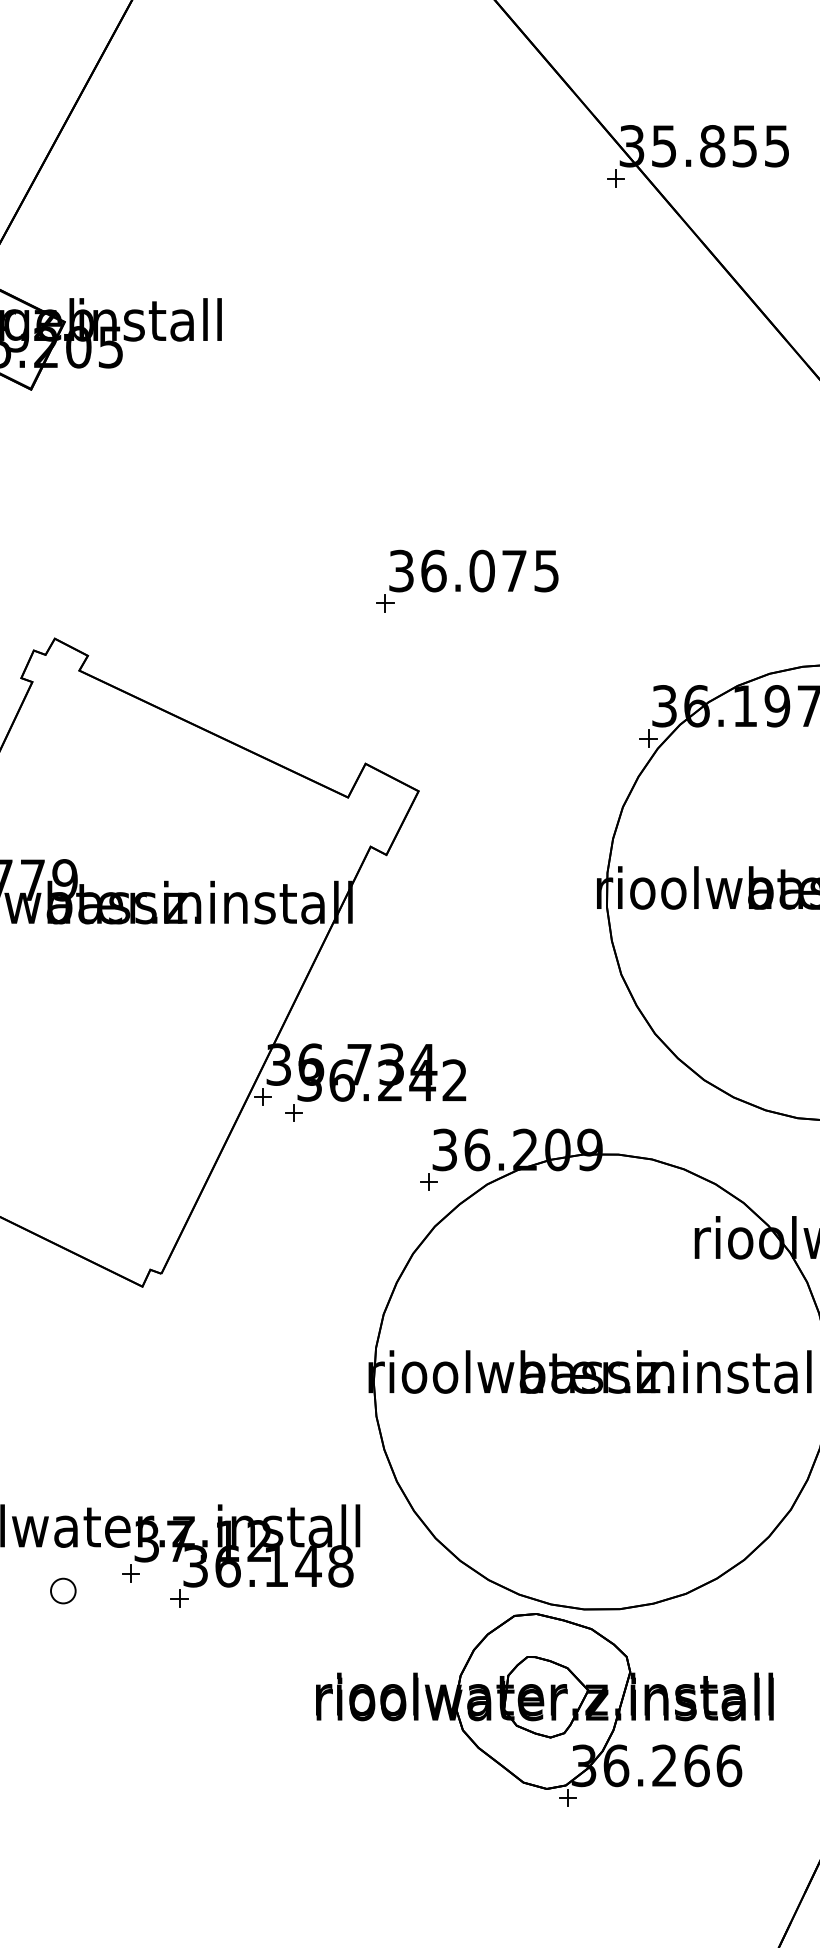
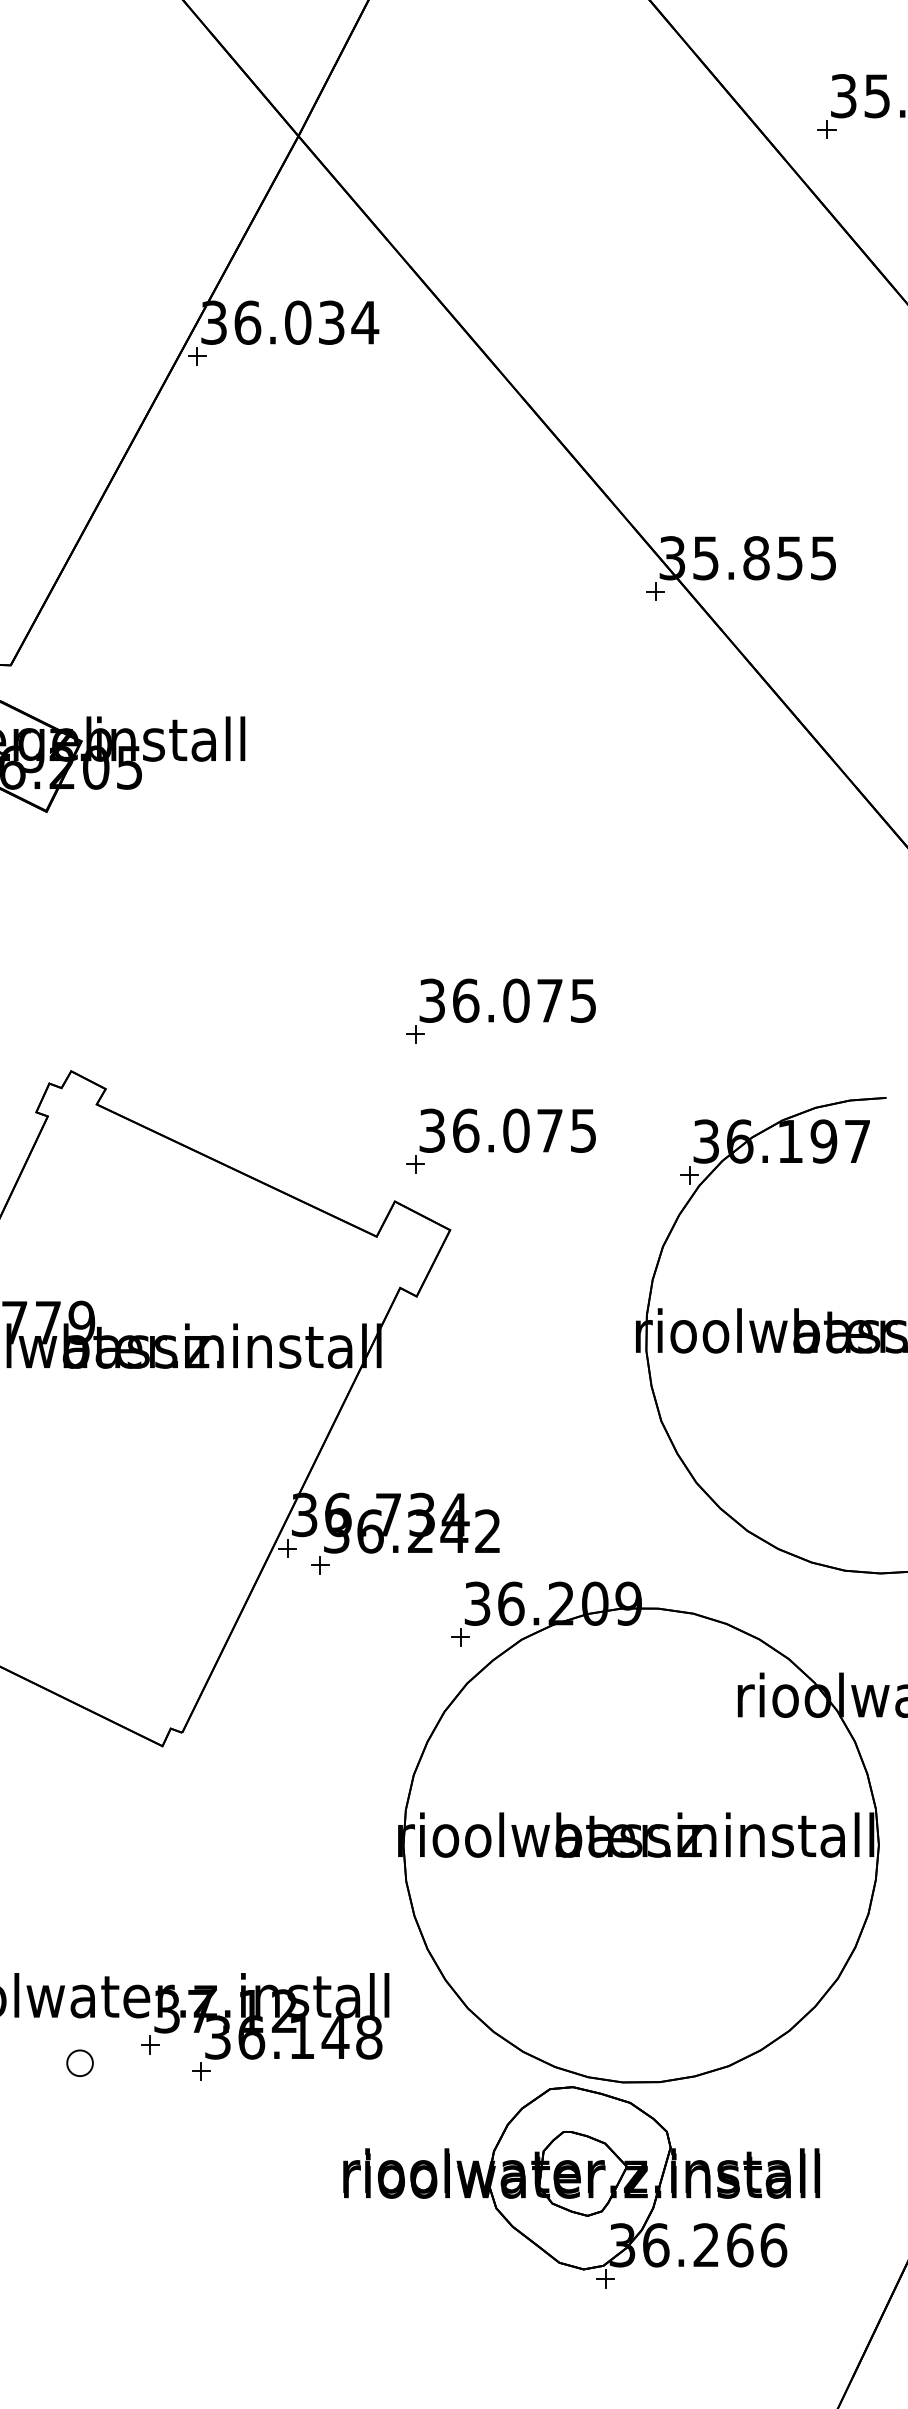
part: (466, 705) -> (500, 1140), added

